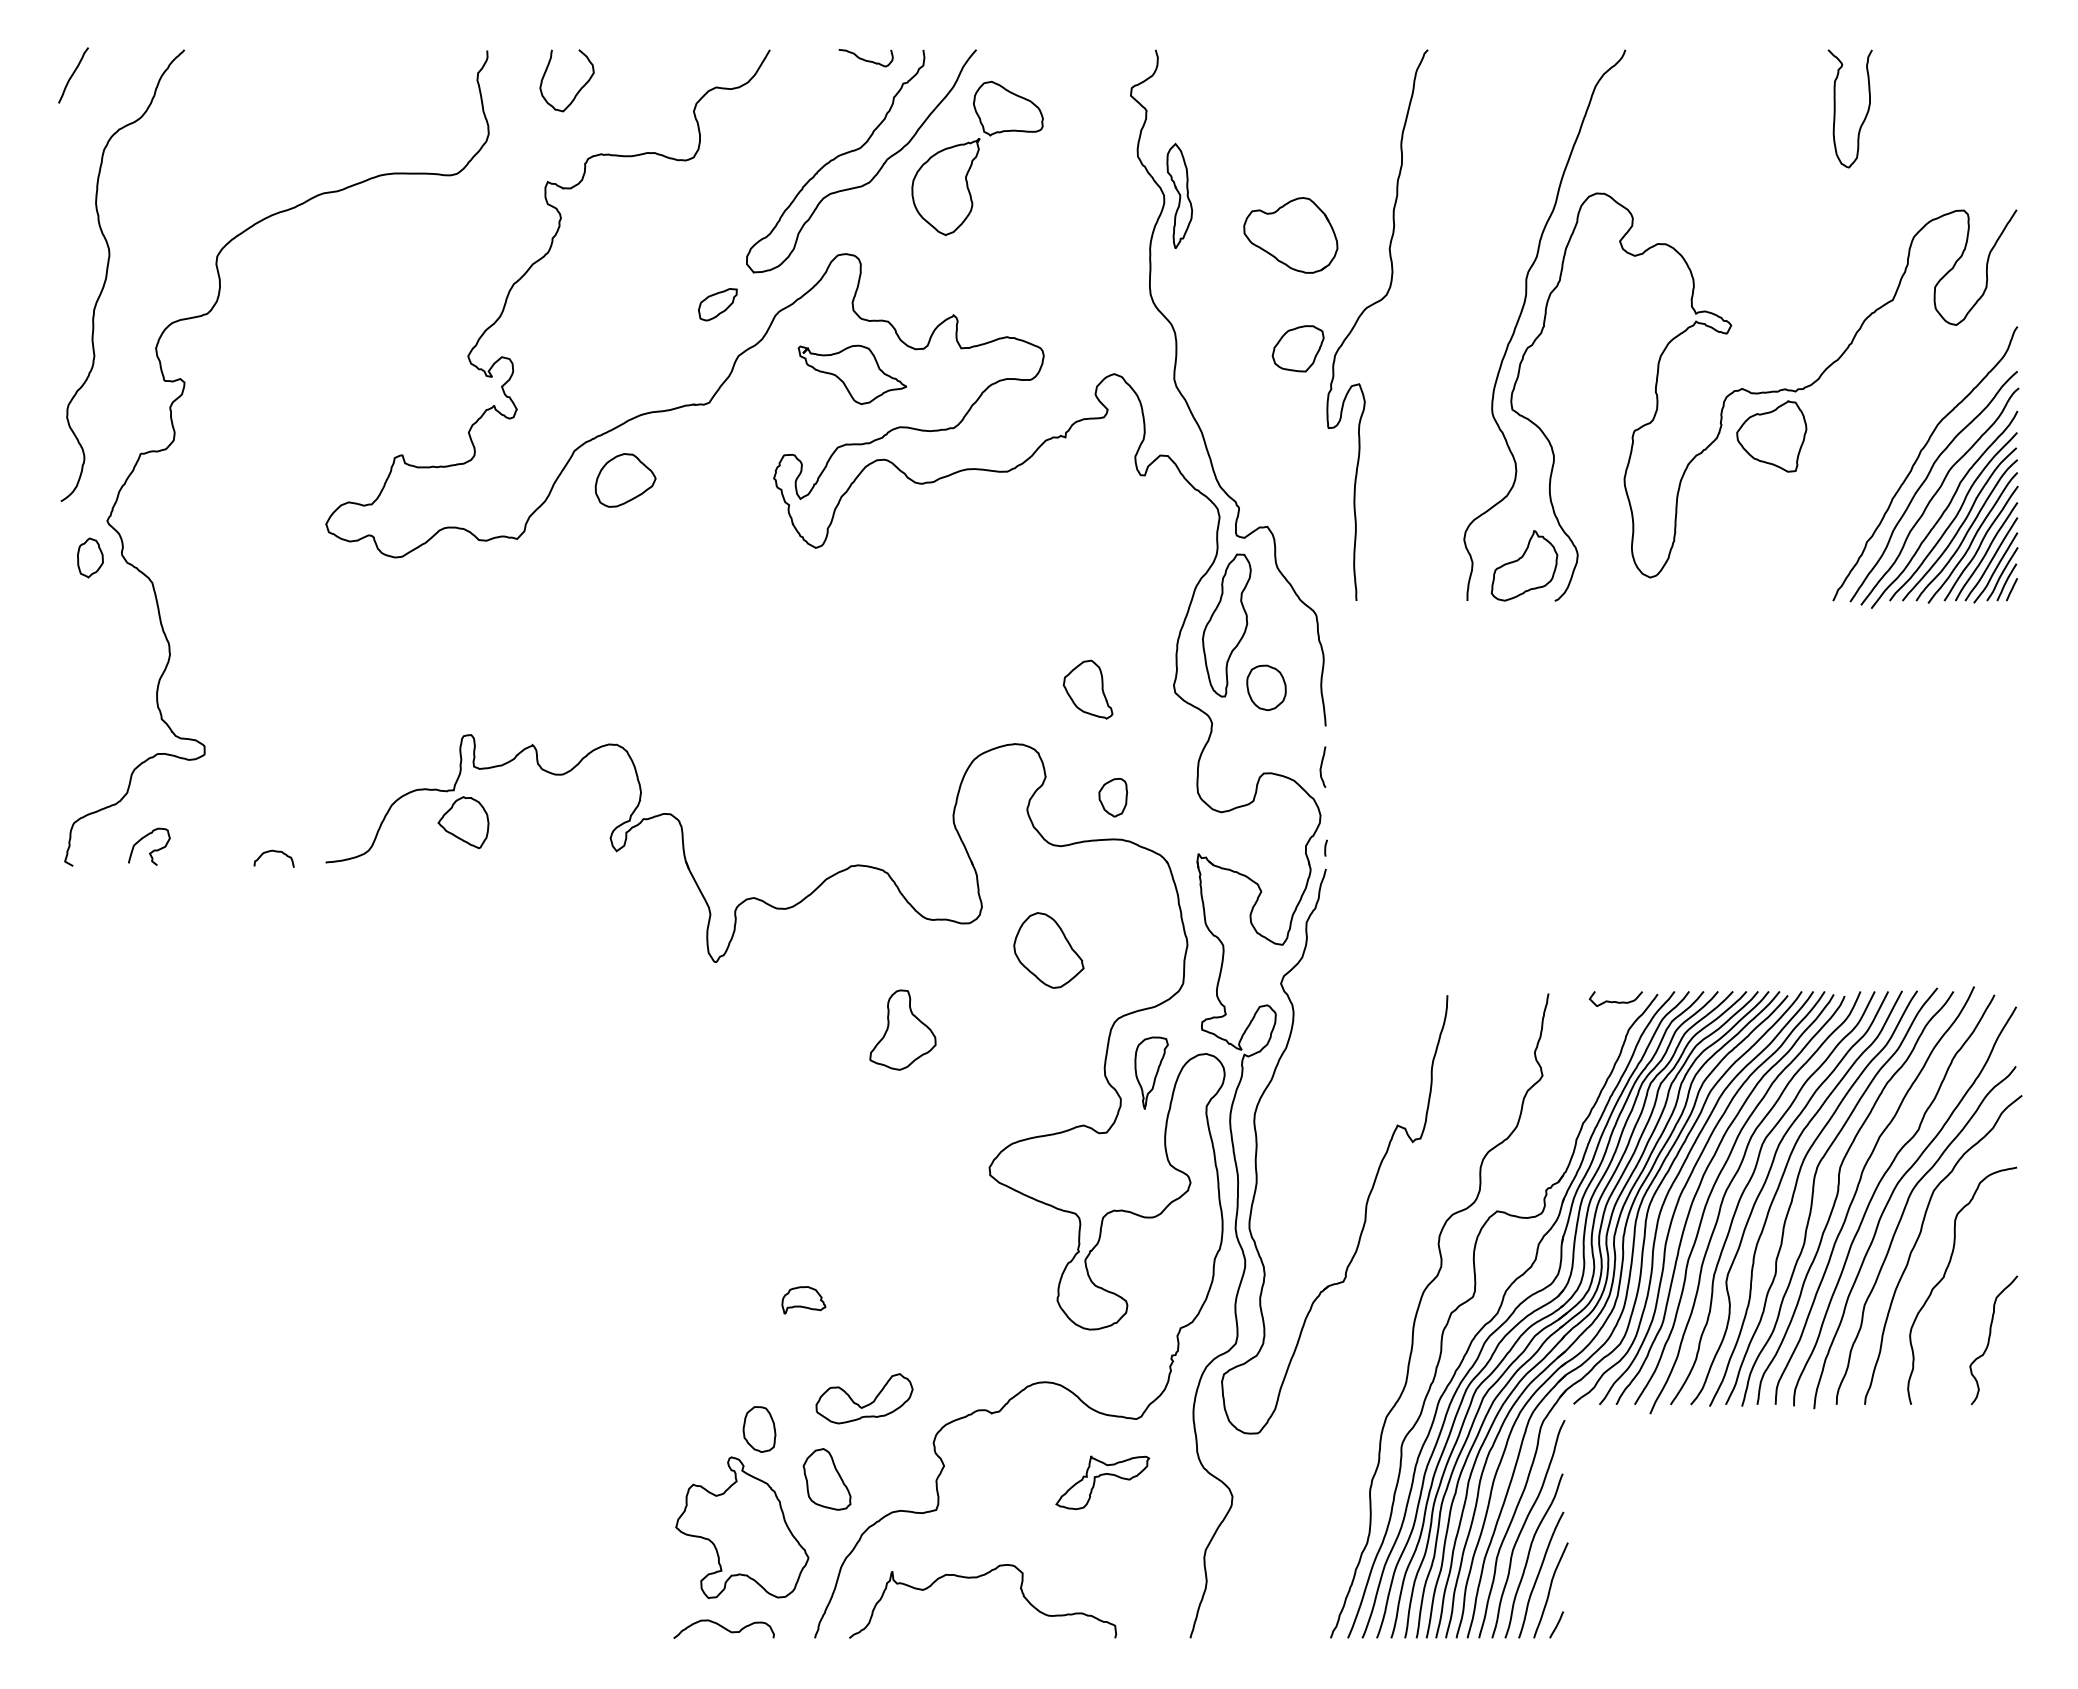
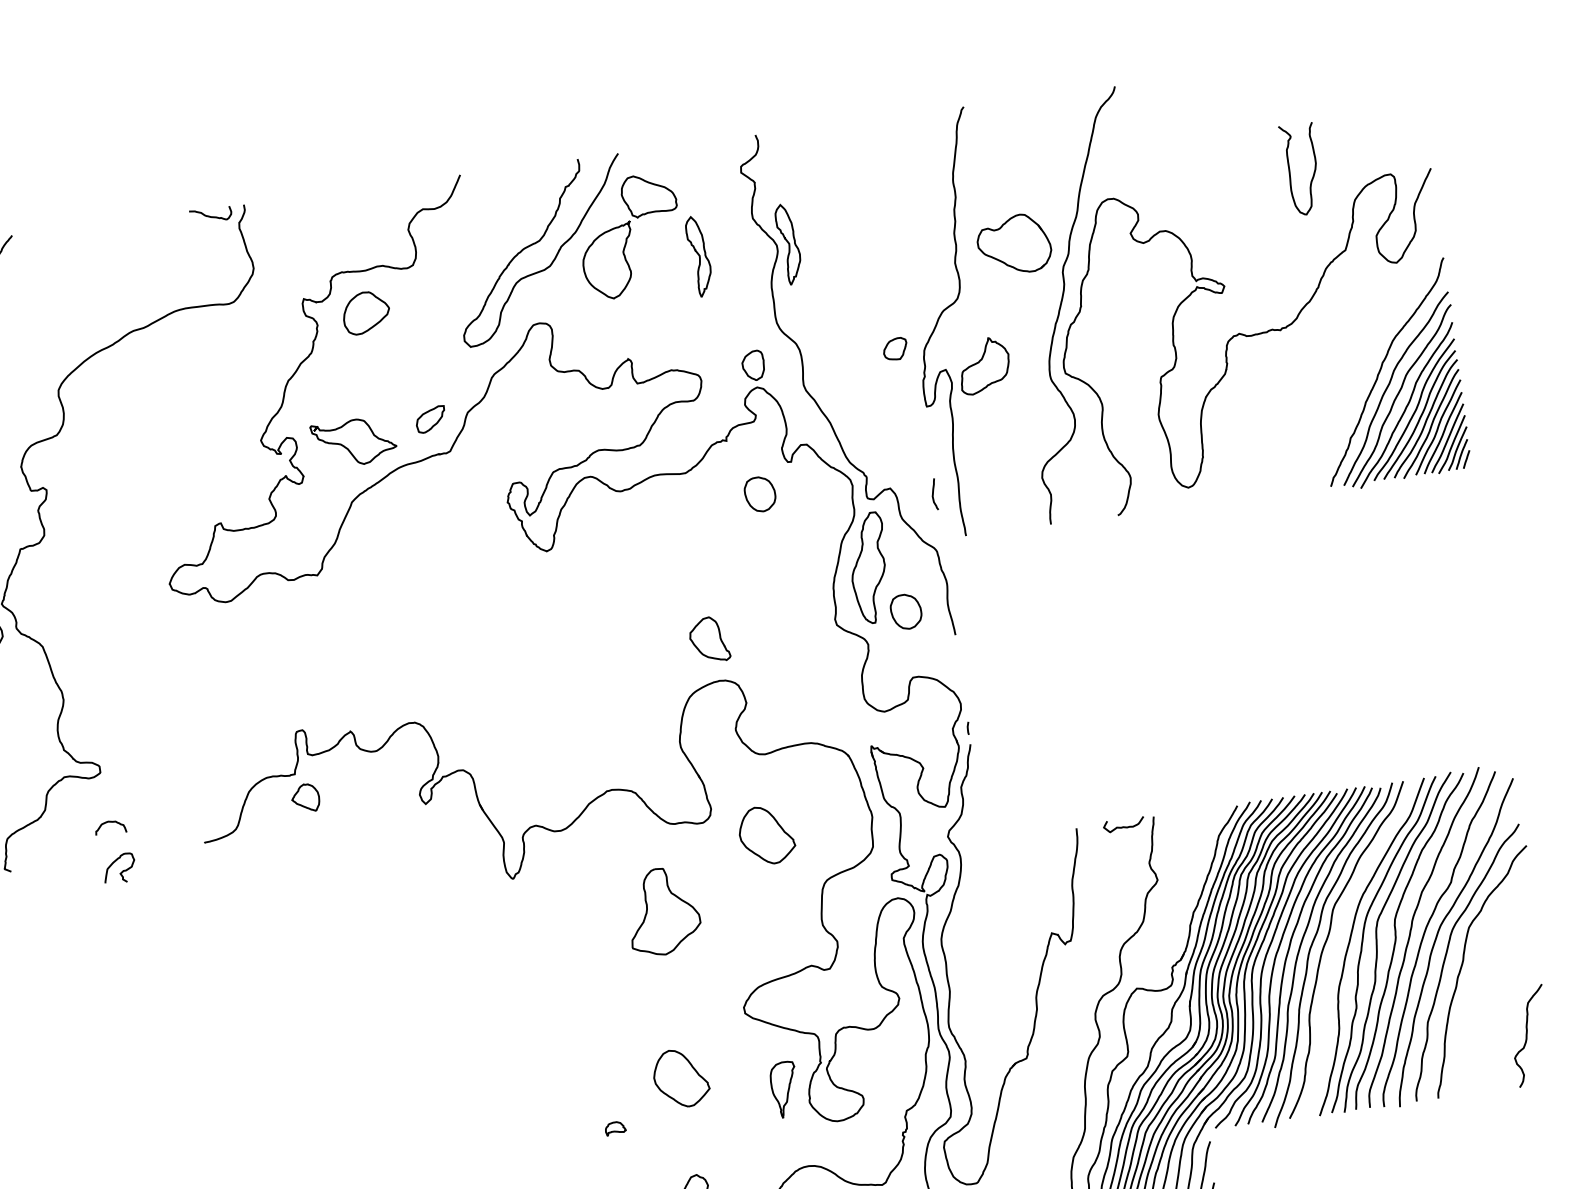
curve: (865, 59) -> (210, 216), moved
curve: (577, 91) -> (317, 226), removed
curve: (1835, 108) -> (1290, 170), moved
part: (1062, 195) -> (699, 256), added
part: (1290, 235) -> (1014, 244), moved
part: (717, 304) -> (430, 419), moved
part: (1297, 348) -> (894, 348), size x0.6
part: (852, 374) -> (354, 442), moved
part: (1771, 436) -> (1266, 367), removed
part: (625, 480) -> (366, 312), moved
part: (1099, 511) -> (760, 494), added
part: (1524, 565) -> (984, 365), moved
part: (1087, 689) -> (708, 639), moved
curve: (1322, 766) -> (933, 494), moved
part: (1113, 797) -> (753, 365), moved
part: (463, 822) -> (305, 797), size x0.7
curve: (152, 850) -> (122, 871), moved
curve: (275, 852) -> (110, 822), moved
curve: (1615, 1001) -> (1123, 826), moved
part: (902, 1029) -> (662, 910), size x1.4
part: (1151, 1072) -> (784, 1089), moved
curve: (1764, 1186) -> (1338, 941), removed
part: (896, 1247) -> (680, 1078), added
curve: (1944, 1277) -> (1486, 992), removed
part: (803, 1300) -> (615, 1128), size x0.6

